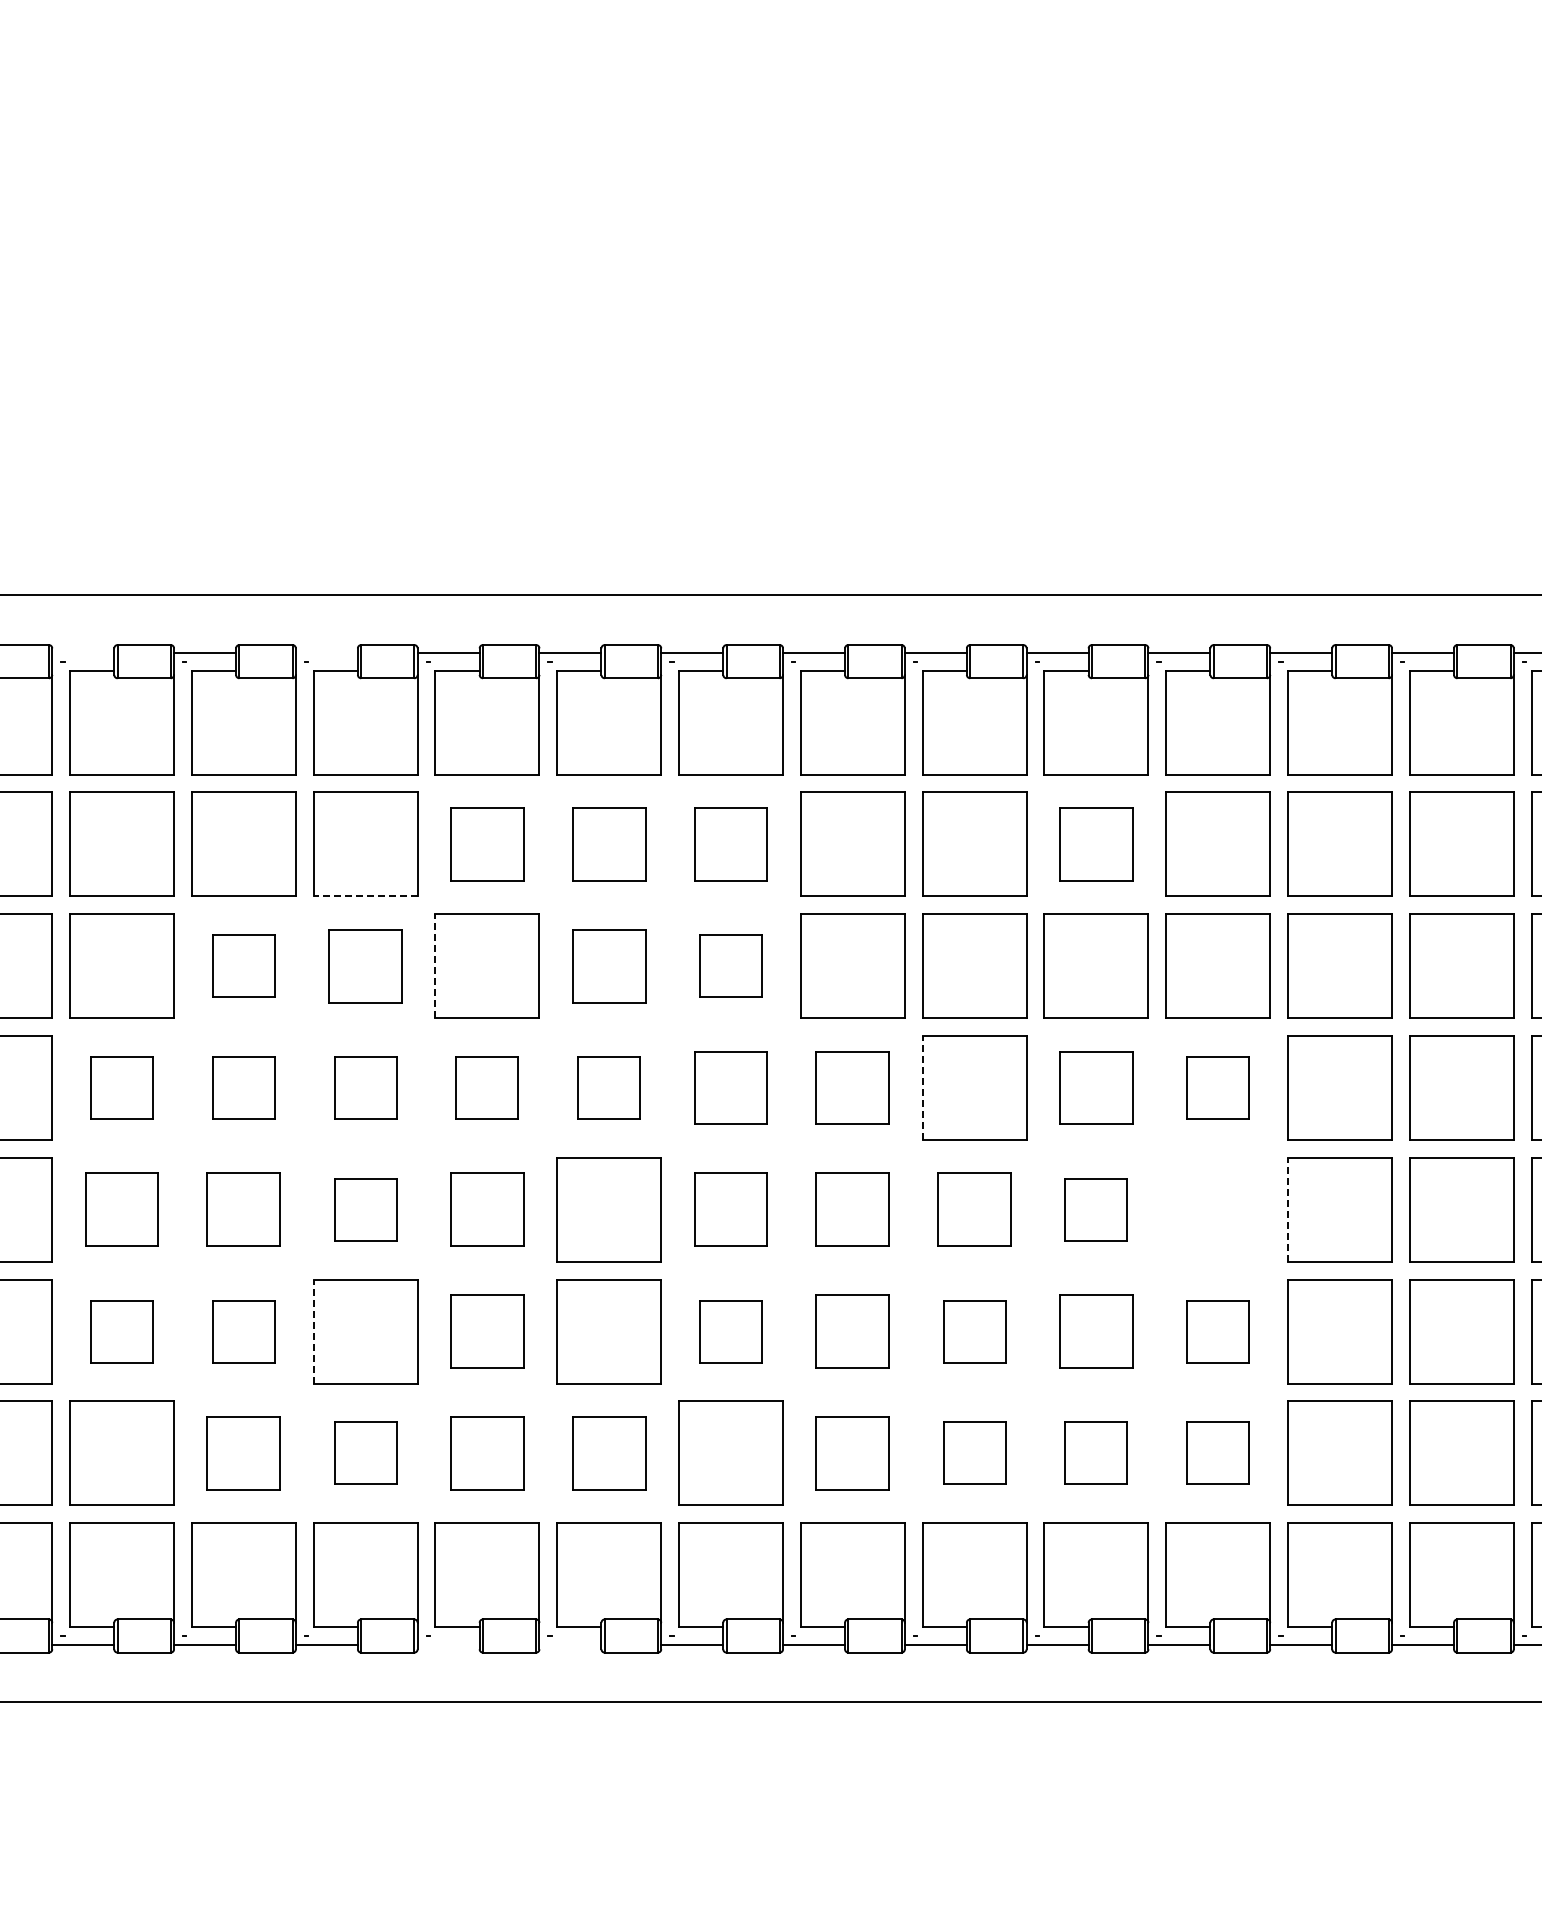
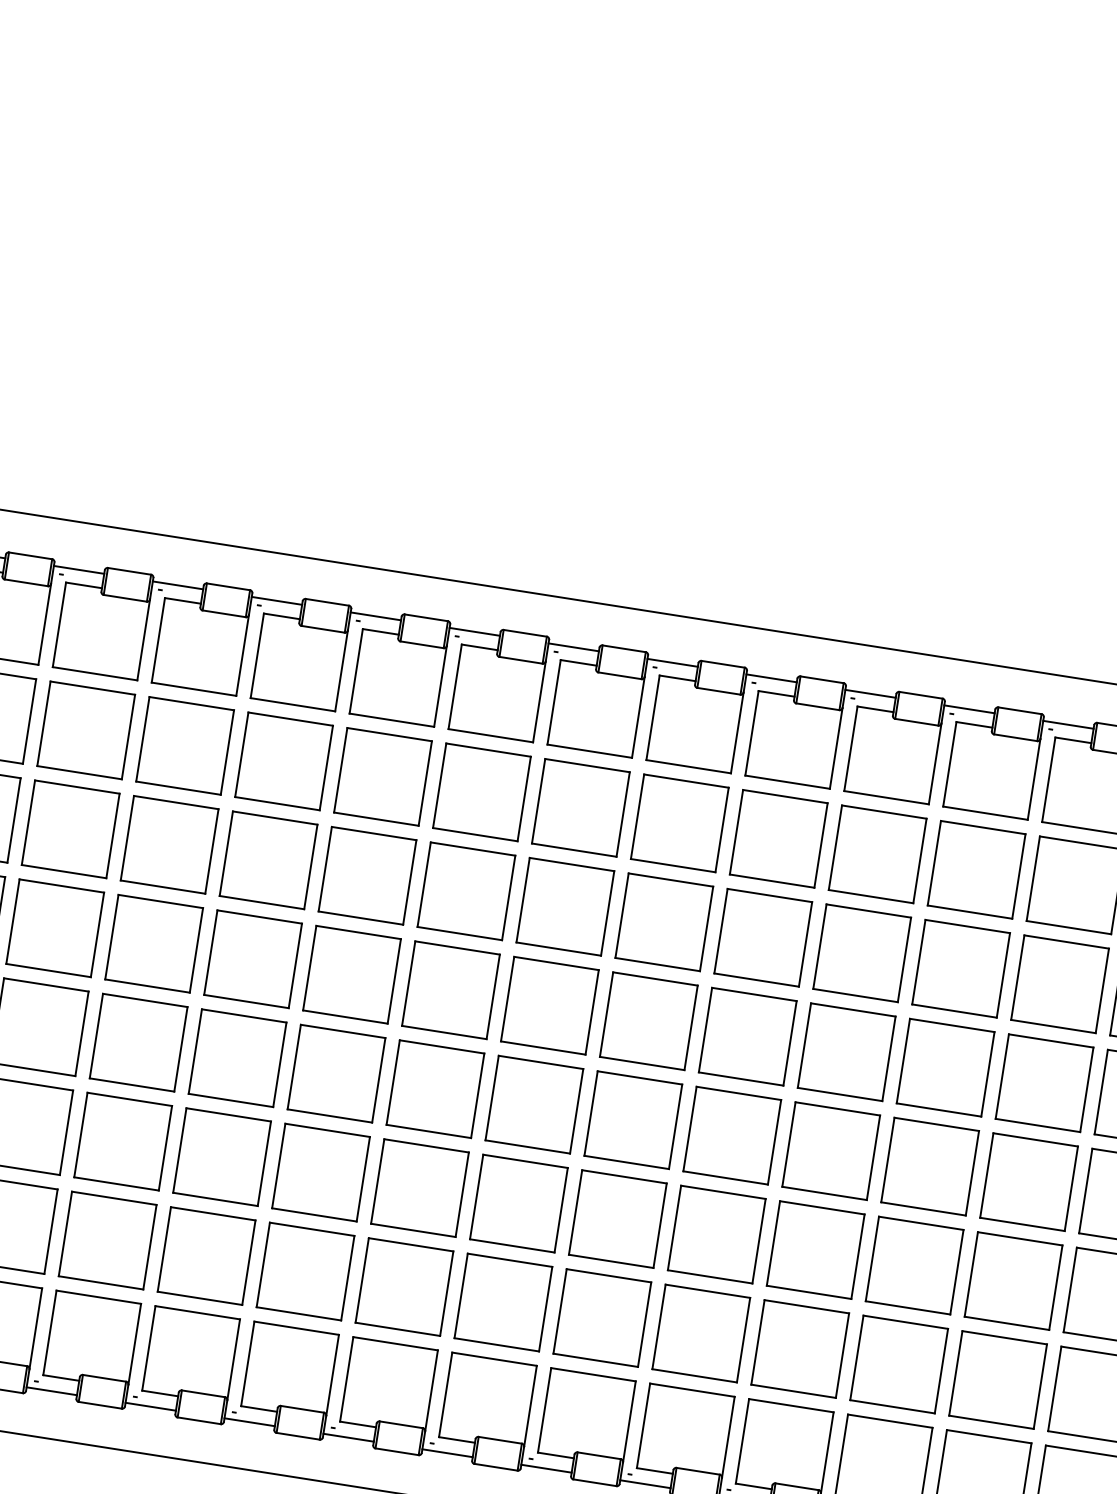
line: (83, 652) -> (178, 585), added
line: (326, 652) -> (375, 616), added
part: (486, 843) -> (481, 791), size x1.43
part: (608, 843) -> (580, 807), size x1.43
part: (730, 843) -> (679, 822), size x1.43
part: (1095, 843) -> (976, 869), size x1.43
line: (365, 896) -> (376, 819), dashed -> solid
part: (243, 965) -> (268, 859), size x1.67
part: (365, 965) -> (367, 875), size x1.43
line: (435, 965) -> (424, 884), dashed -> solid
part: (608, 965) -> (564, 906), size x1.43
part: (730, 965) -> (663, 921), size x1.67
part: (121, 1087) -> (153, 943), size x1.67
part: (243, 1087) -> (252, 958), size x1.67
part: (365, 1087) -> (351, 974), size x1.67
part: (486, 1087) -> (450, 989), size x1.67
part: (608, 1087) -> (549, 1005), size x1.67
part: (730, 1087) -> (648, 1020), size x1.43
part: (852, 1087) -> (747, 1036), size x1.43
line: (922, 1087) -> (804, 1045), dashed -> solid
part: (1095, 1087) -> (944, 1067), size x1.43
part: (1217, 1087) -> (1044, 1082), size x1.67
part: (121, 1209) -> (138, 1042), size x1.43
part: (243, 1209) -> (237, 1057), size x1.43
part: (365, 1209) -> (336, 1073), size x1.67
part: (486, 1209) -> (434, 1088), size x1.43
part: (730, 1209) -> (632, 1119), size x1.43
part: (852, 1209) -> (732, 1135), size x1.43
part: (974, 1209) -> (831, 1150), size x1.43
part: (1095, 1209) -> (929, 1166), size x1.67
part: (1217, 1209) -> (1028, 1181), added
line: (1287, 1209) -> (1085, 1190), dashed -> solid
part: (121, 1331) -> (122, 1141), size x1.67
part: (243, 1331) -> (221, 1157), size x1.67
line: (313, 1331) -> (278, 1165), dashed -> solid
part: (486, 1331) -> (419, 1187), size x1.43
part: (730, 1331) -> (617, 1219), size x1.67
part: (852, 1331) -> (716, 1234), size x1.43
part: (974, 1331) -> (815, 1250), size x1.67
part: (1095, 1331) -> (913, 1265), size x1.43
part: (1217, 1331) -> (1013, 1280), size x1.67
part: (243, 1452) -> (206, 1255), size x1.43
part: (365, 1452) -> (305, 1270), size x1.67
part: (486, 1452) -> (403, 1286), size x1.43
part: (608, 1452) -> (502, 1301), size x1.43
part: (852, 1452) -> (701, 1332), size x1.43
part: (974, 1452) -> (800, 1348), size x1.67
part: (1095, 1452) -> (898, 1363), size x1.67
part: (1217, 1452) -> (997, 1379), size x1.67
line: (448, 1644) -> (348, 1437), added
line: (570, 1644) -> (447, 1452), added

